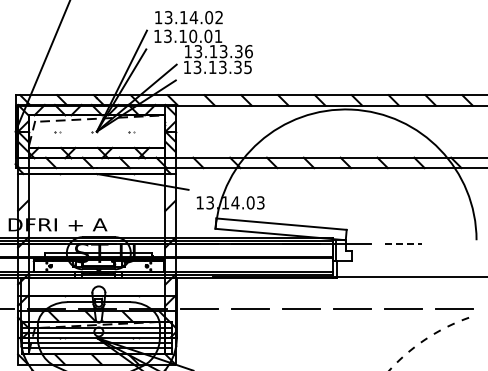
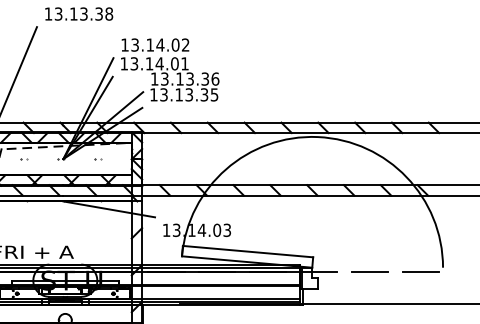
text: (193, 36) -> (159, 63), 13.10.01 -> 13.14.01
line: (403, 244) -> (369, 271), dashed -> solid
line: (454, 244) -> (420, 271), added

